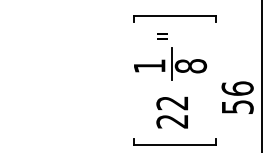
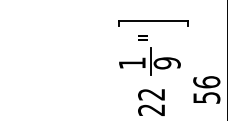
text: (191, 66) -> (167, 63), 8 -> 9

